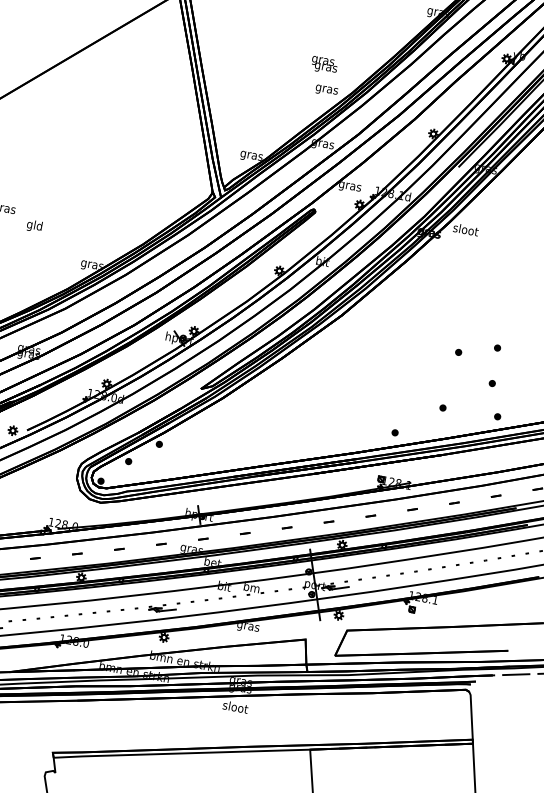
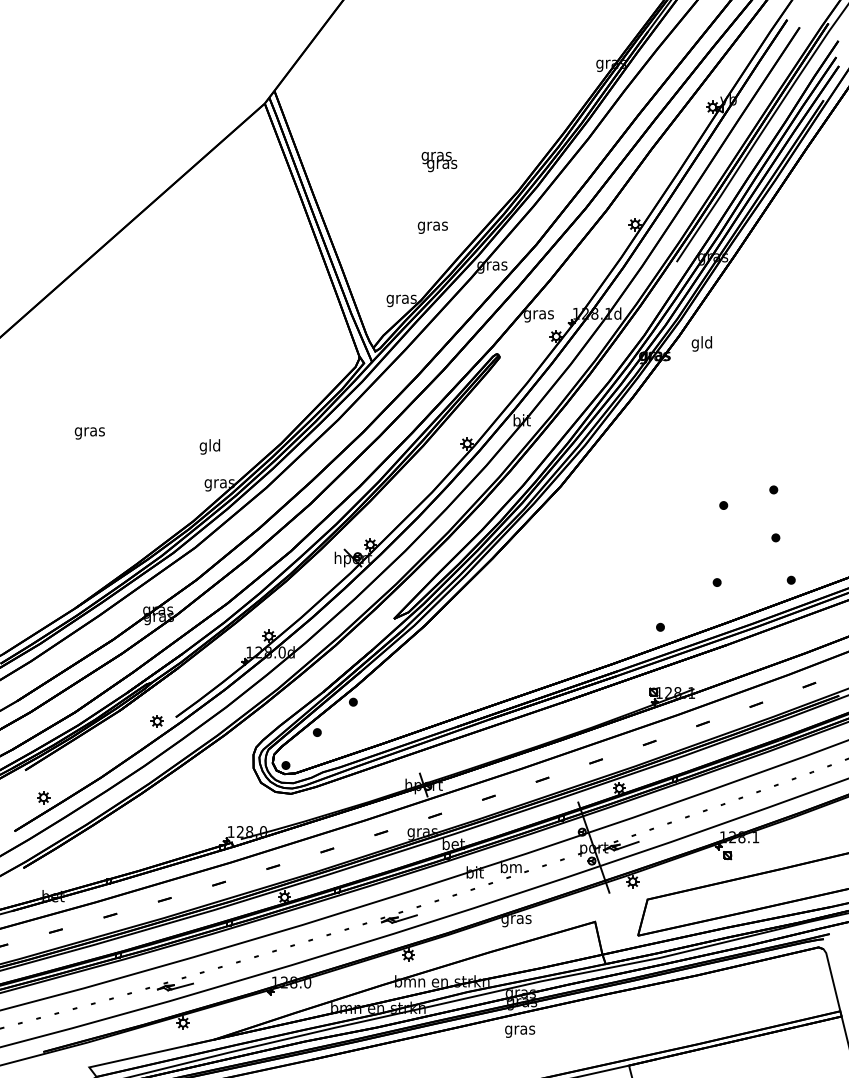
text: (324, 65) -> (439, 161), moved
text: (326, 90) -> (432, 227), moved
text: (34, 225) -> (209, 446), moved
text: (465, 230) -> (702, 343), sloot -> gld
text: (235, 707) -> (520, 1029), sloot -> gras

